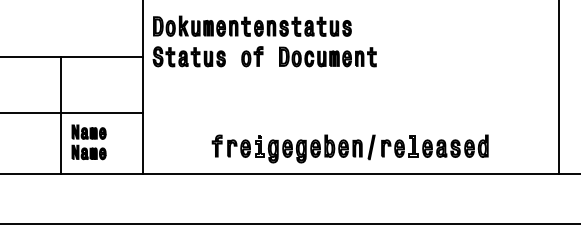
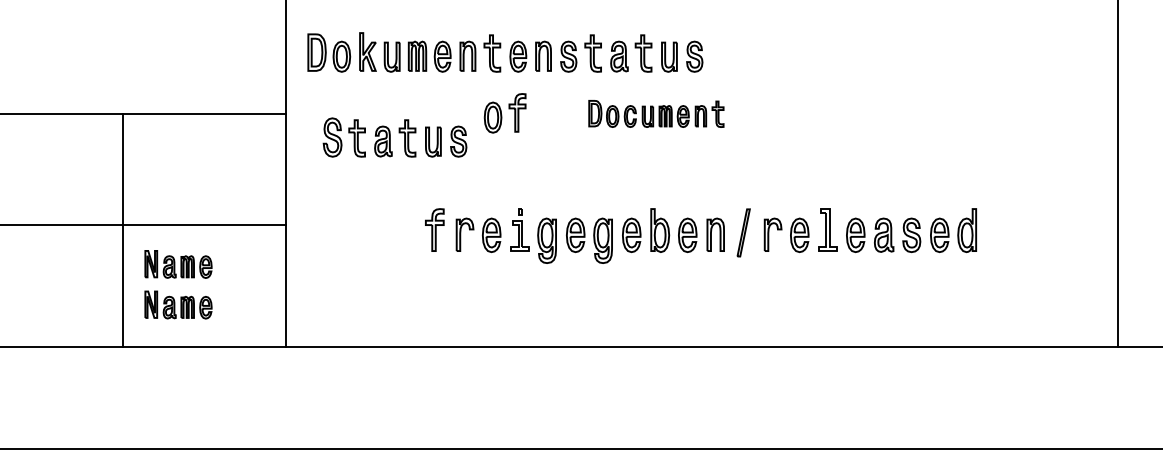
part: (188, 56) -> (393, 136), moved
part: (327, 56) -> (655, 112), size x0.7
part: (349, 148) -> (699, 235), moved

